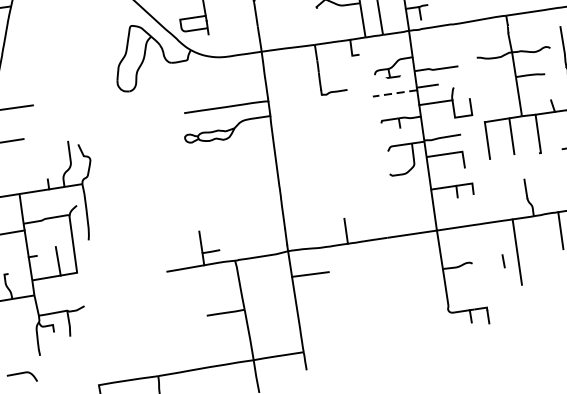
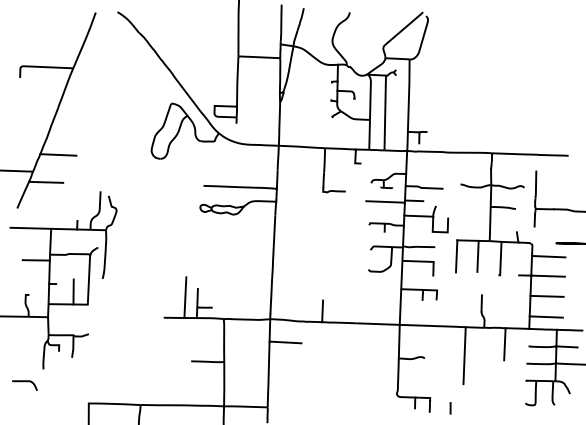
line: (394, 92) -> (385, 201), dashed -> solid
line: (186, 244) -> (185, 297), added
line: (503, 261) -> (450, 408), moved

